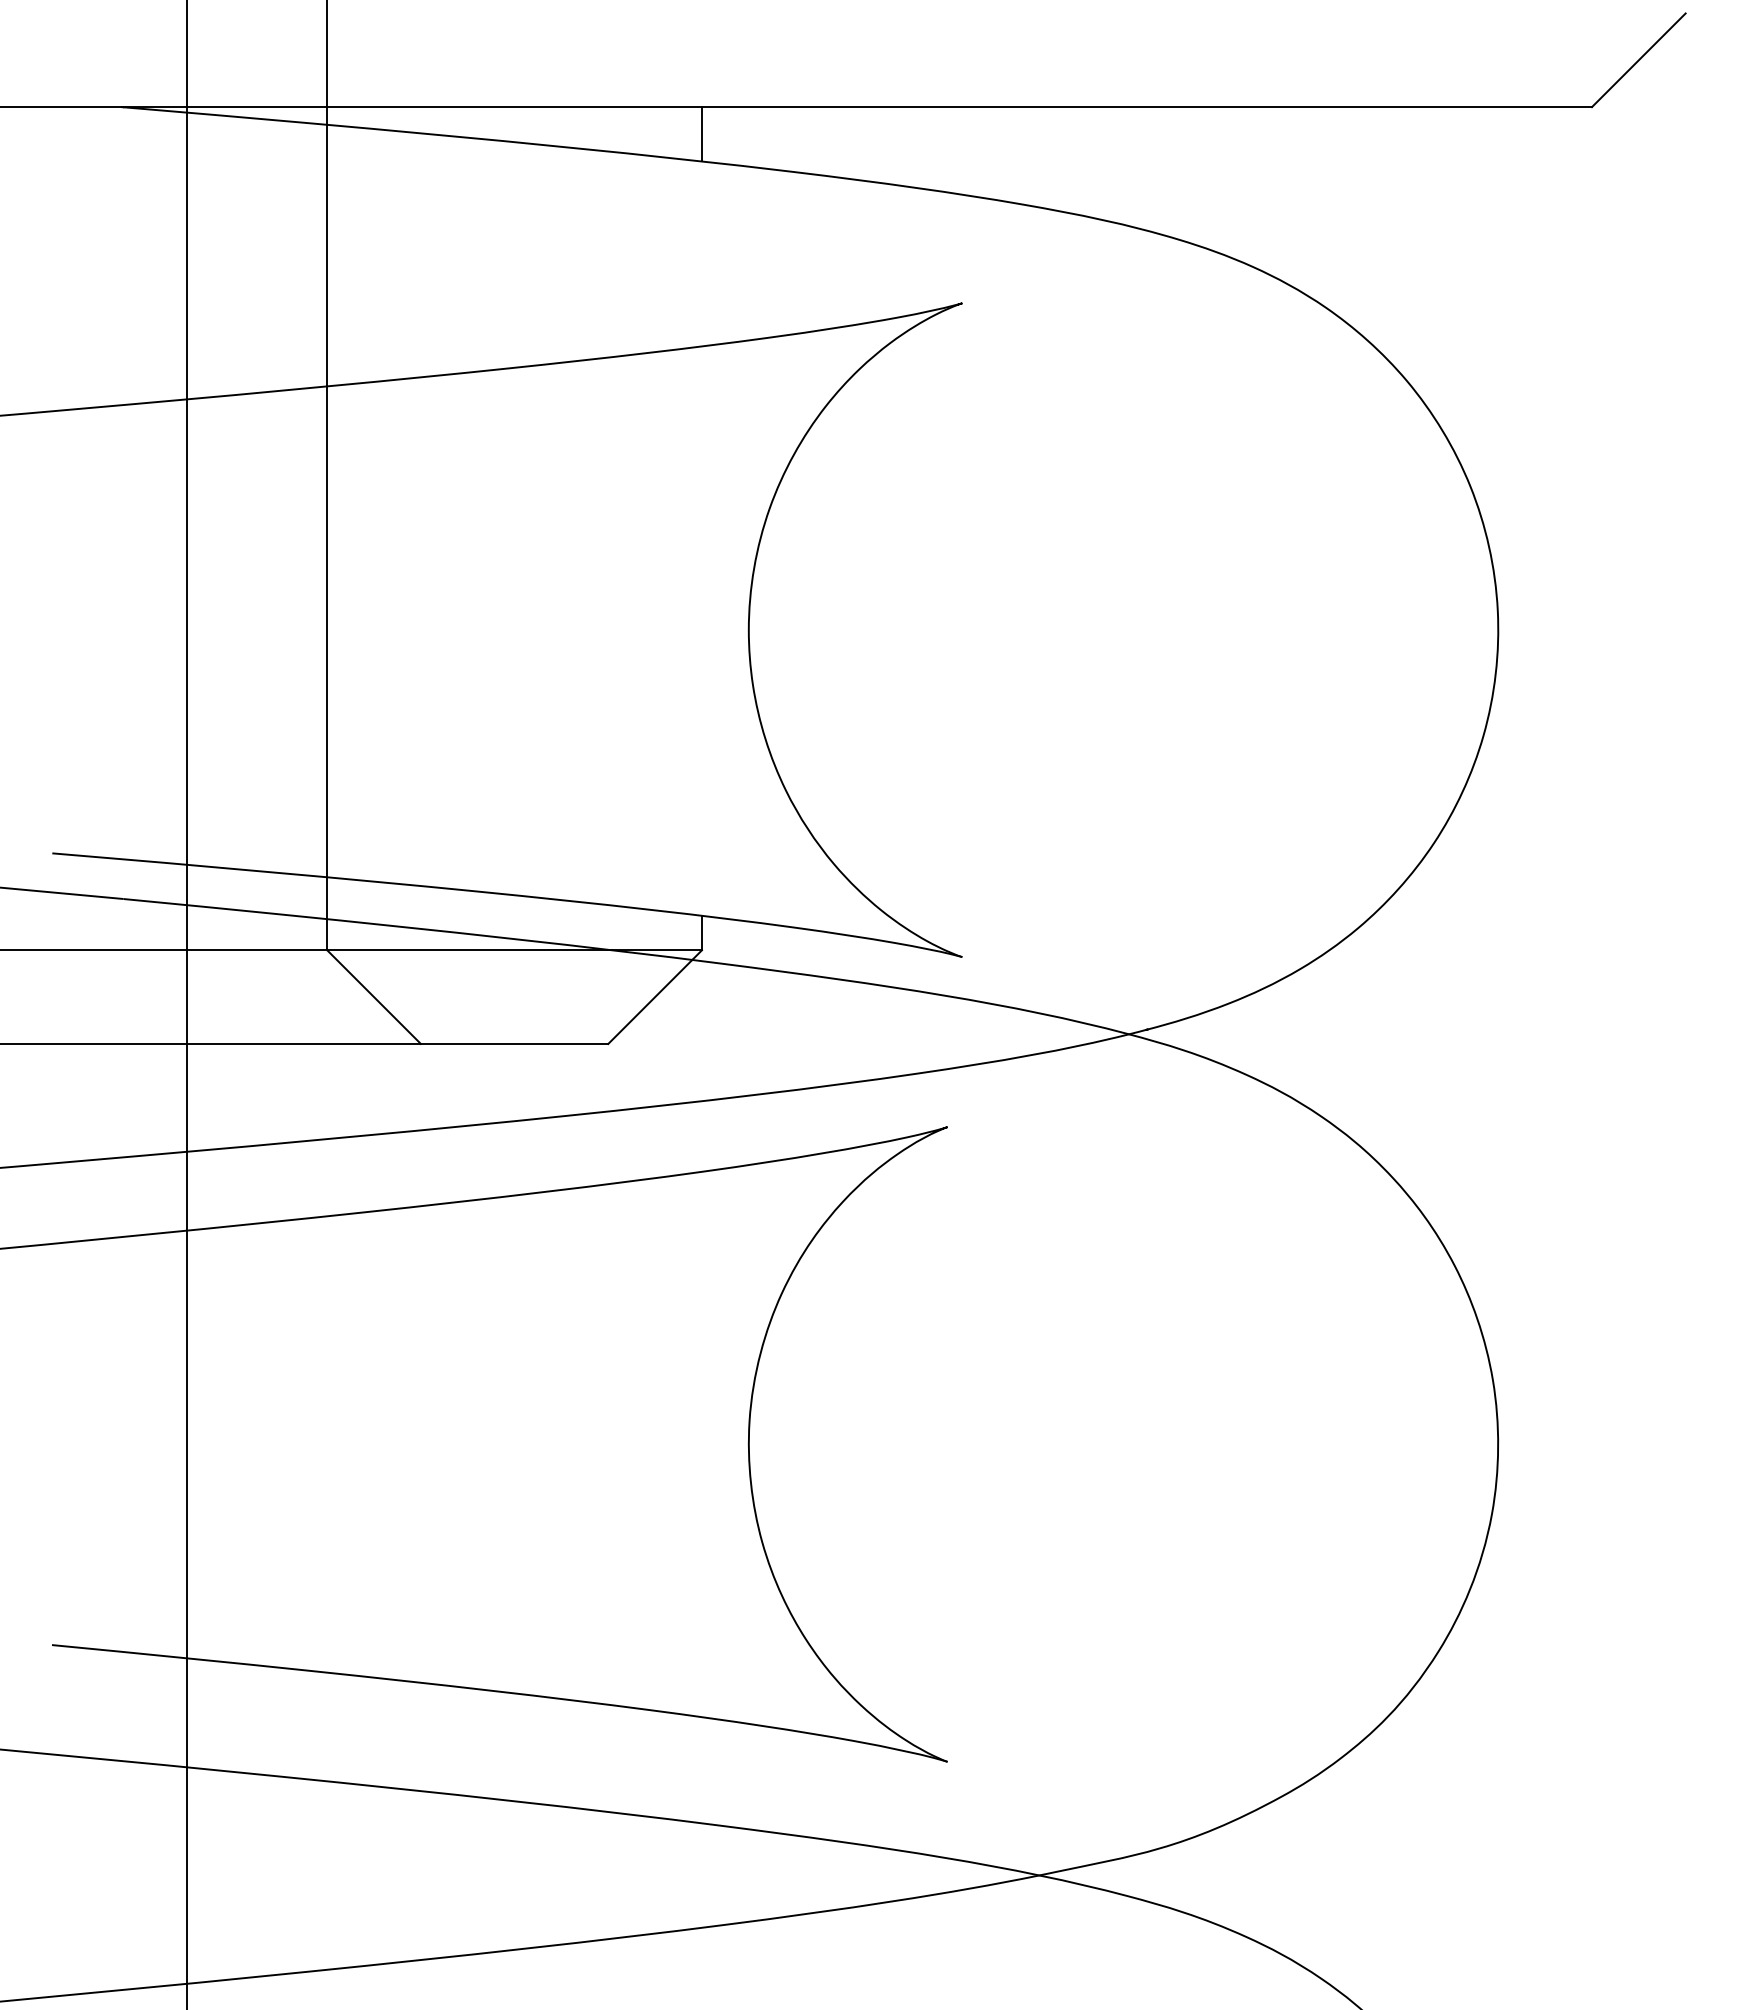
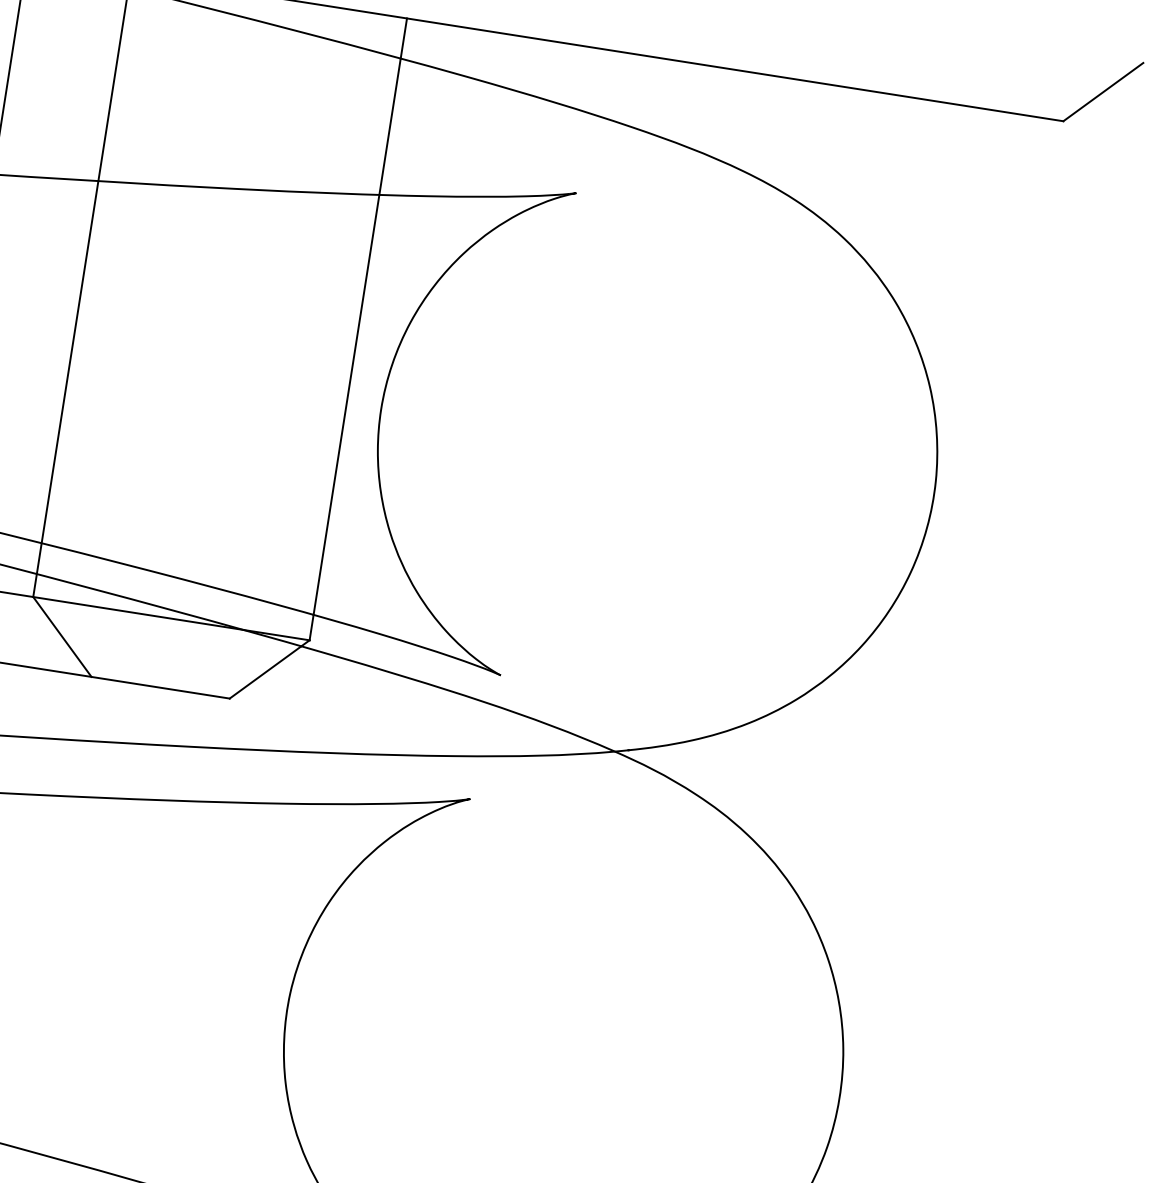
line: (701, 538) -> (356, 336), added

